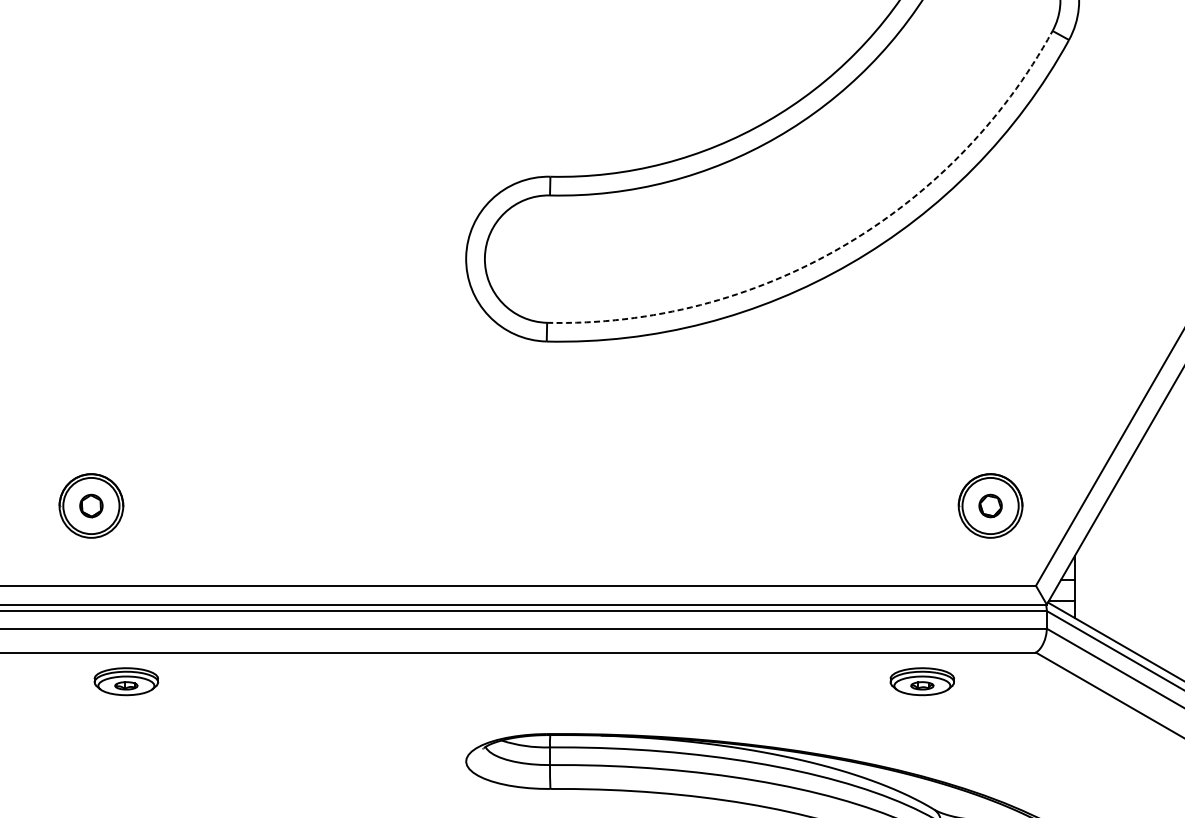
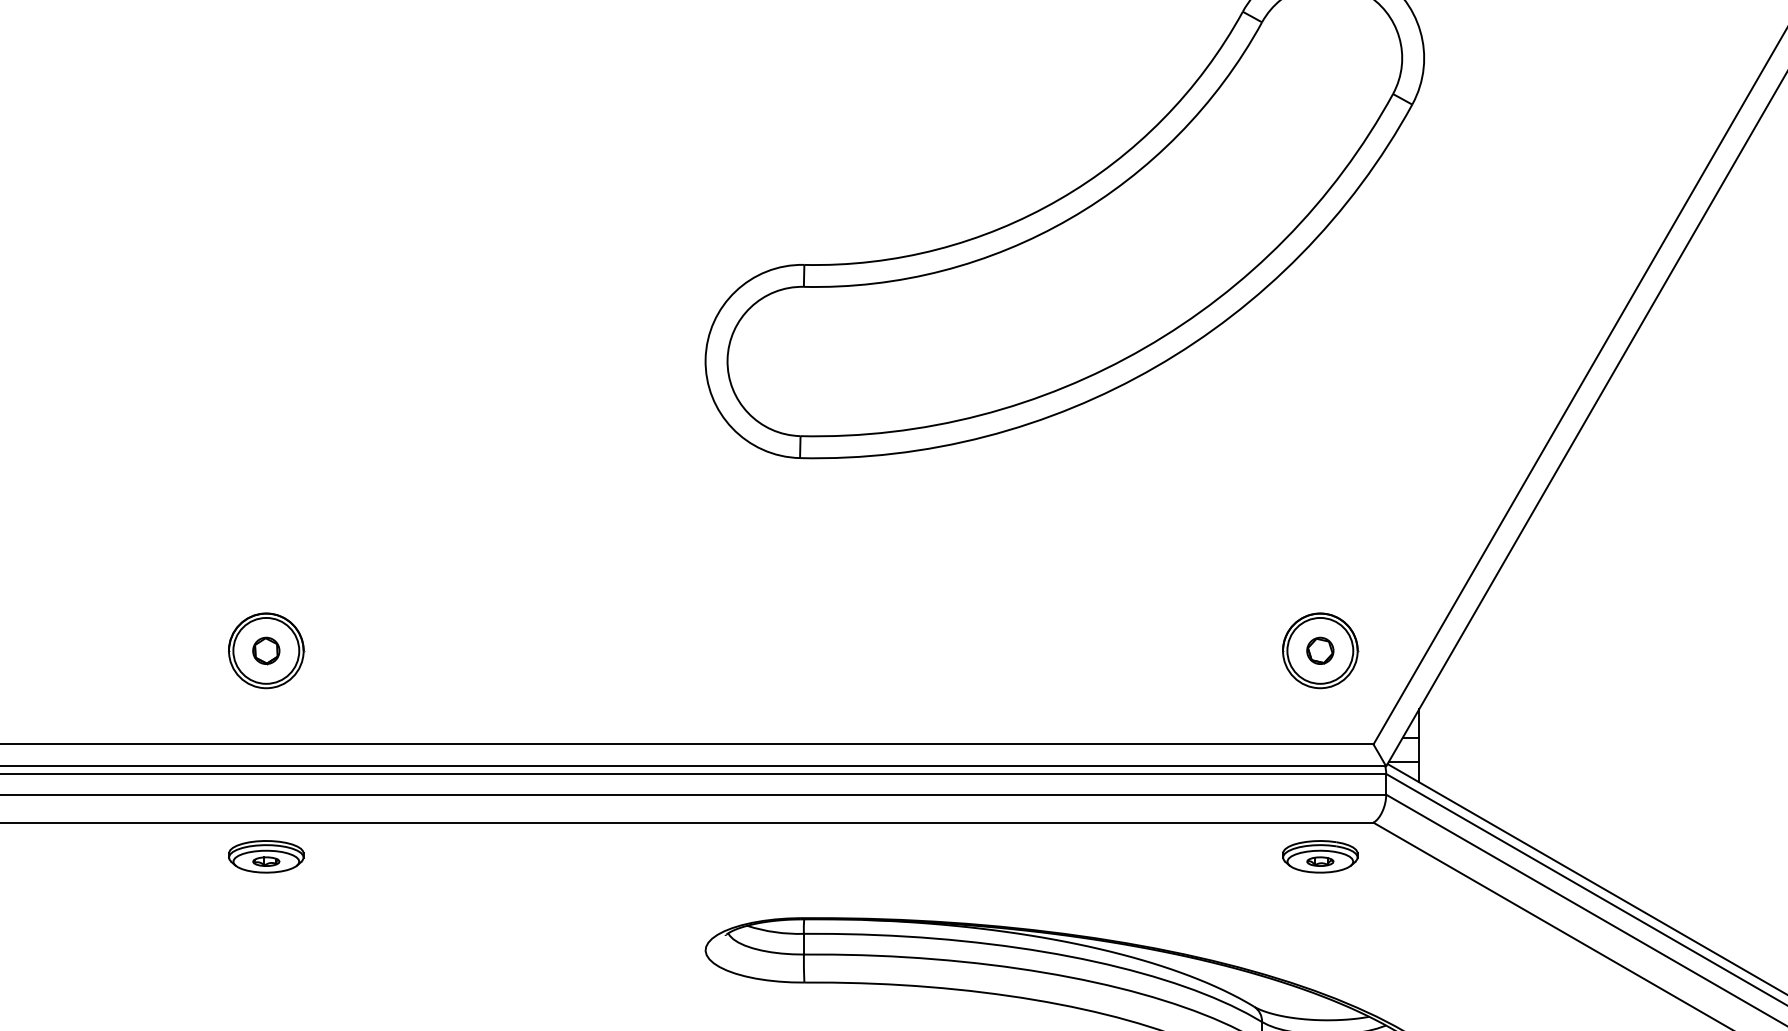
arc: (840, 248) -> (1144, 348), dashed -> solid
part: (126, 681) -> (266, 856), moved
part: (922, 681) -> (1320, 856), moved

